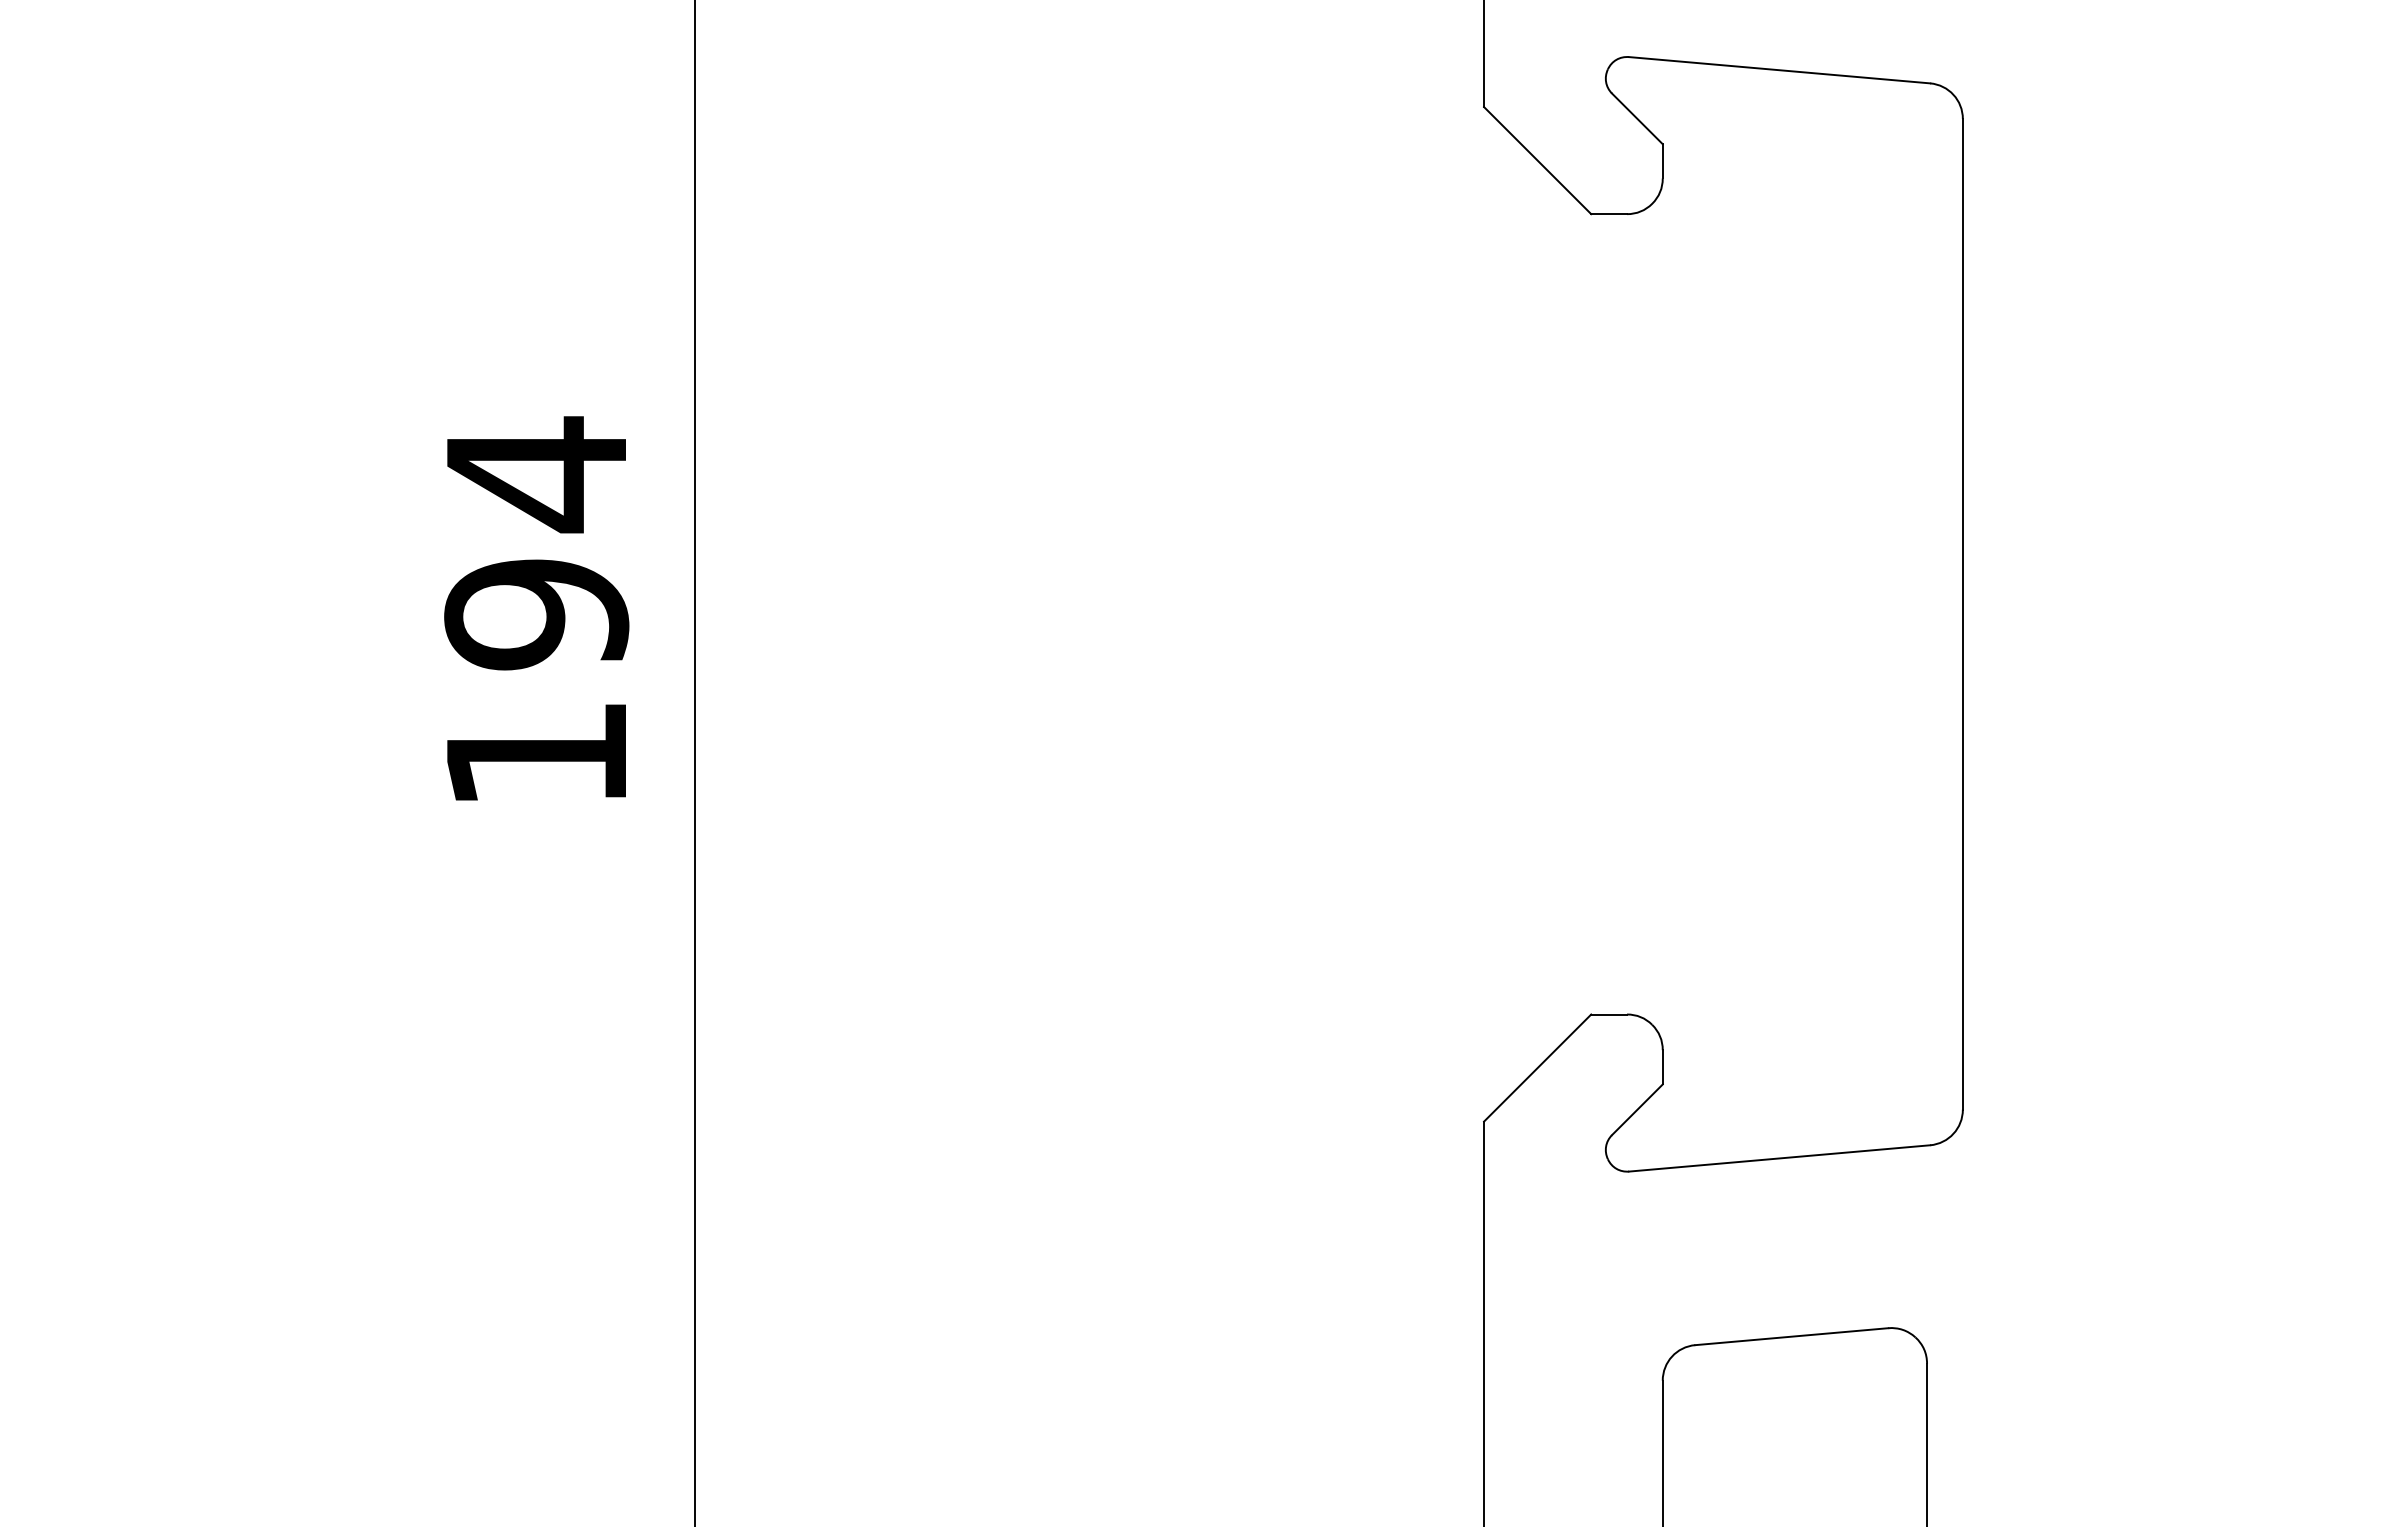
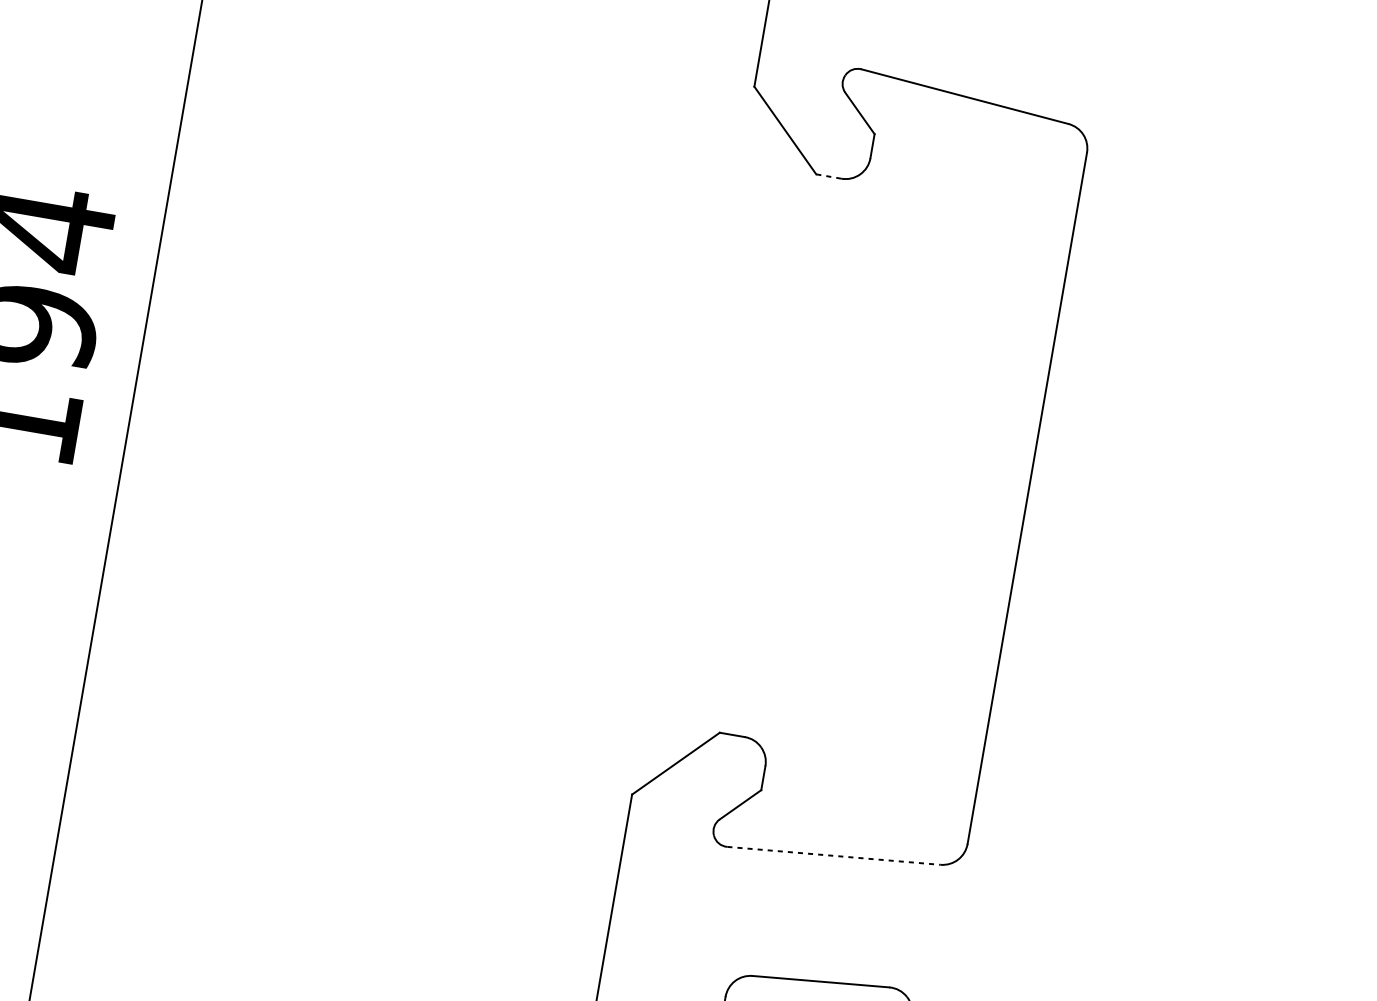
line: (1609, 214) -> (828, 176), solid -> dashed
line: (1780, 1158) -> (834, 856), solid -> dashed

